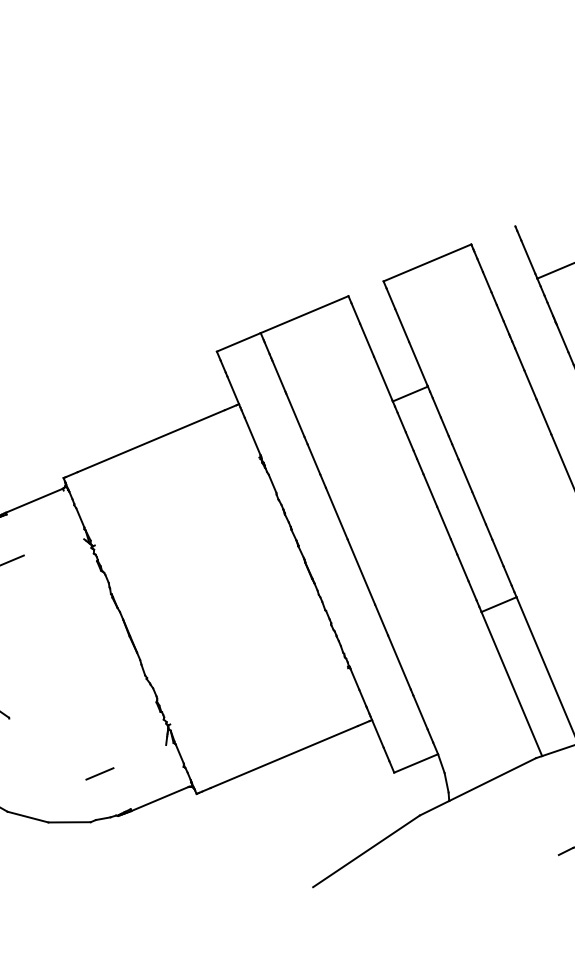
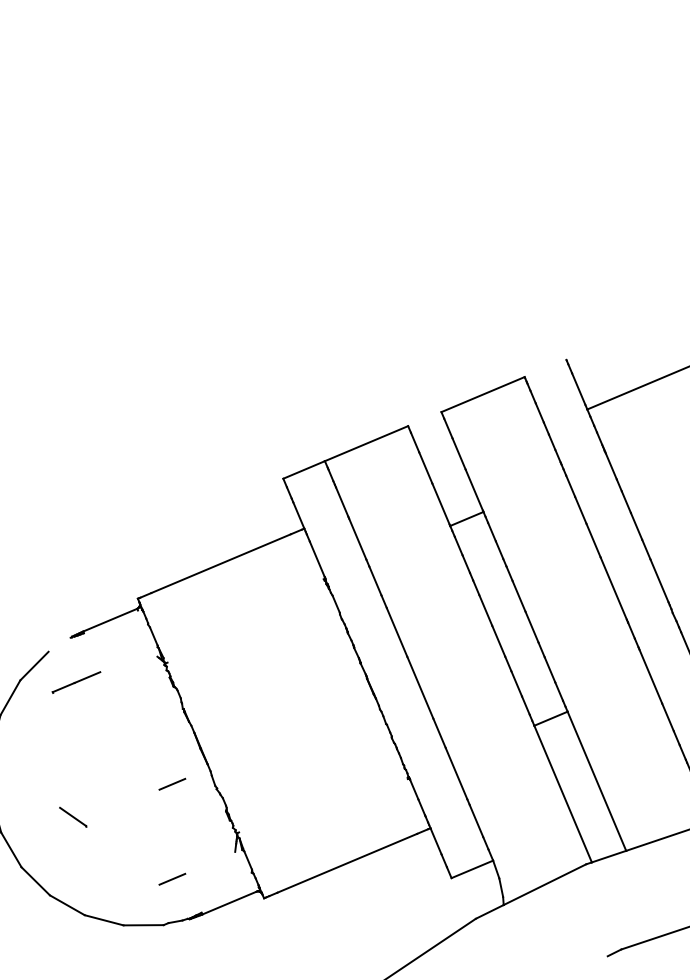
line: (100, 672) -> (172, 783), added

